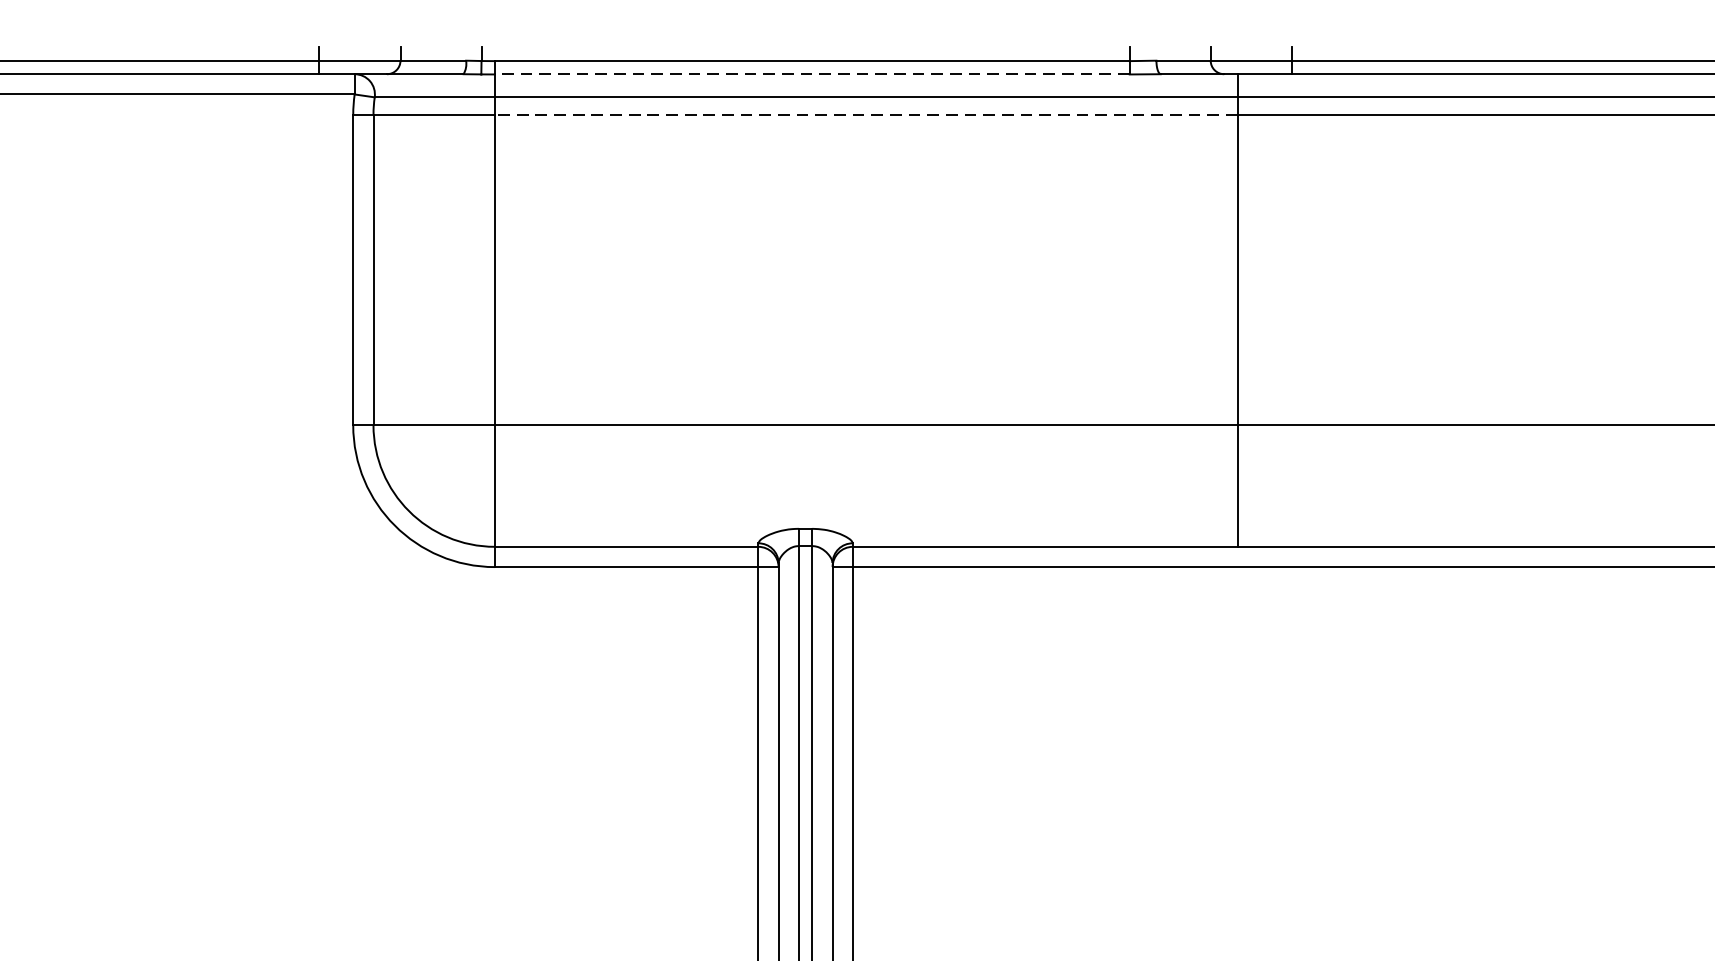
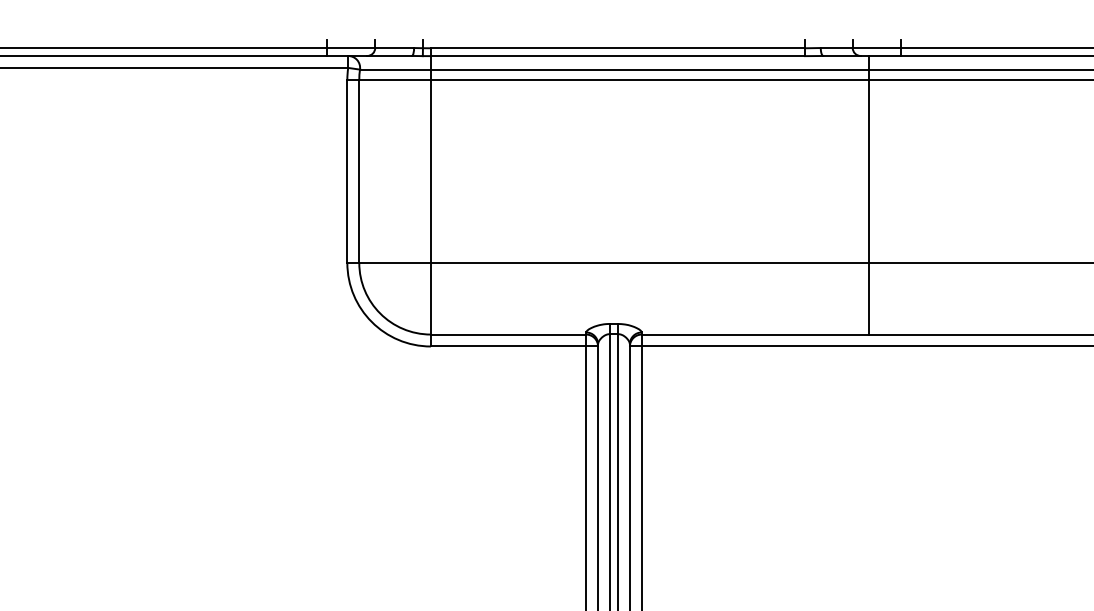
line: (811, 75) -> (617, 56), dashed -> solid
line: (865, 114) -> (649, 79), dashed -> solid

